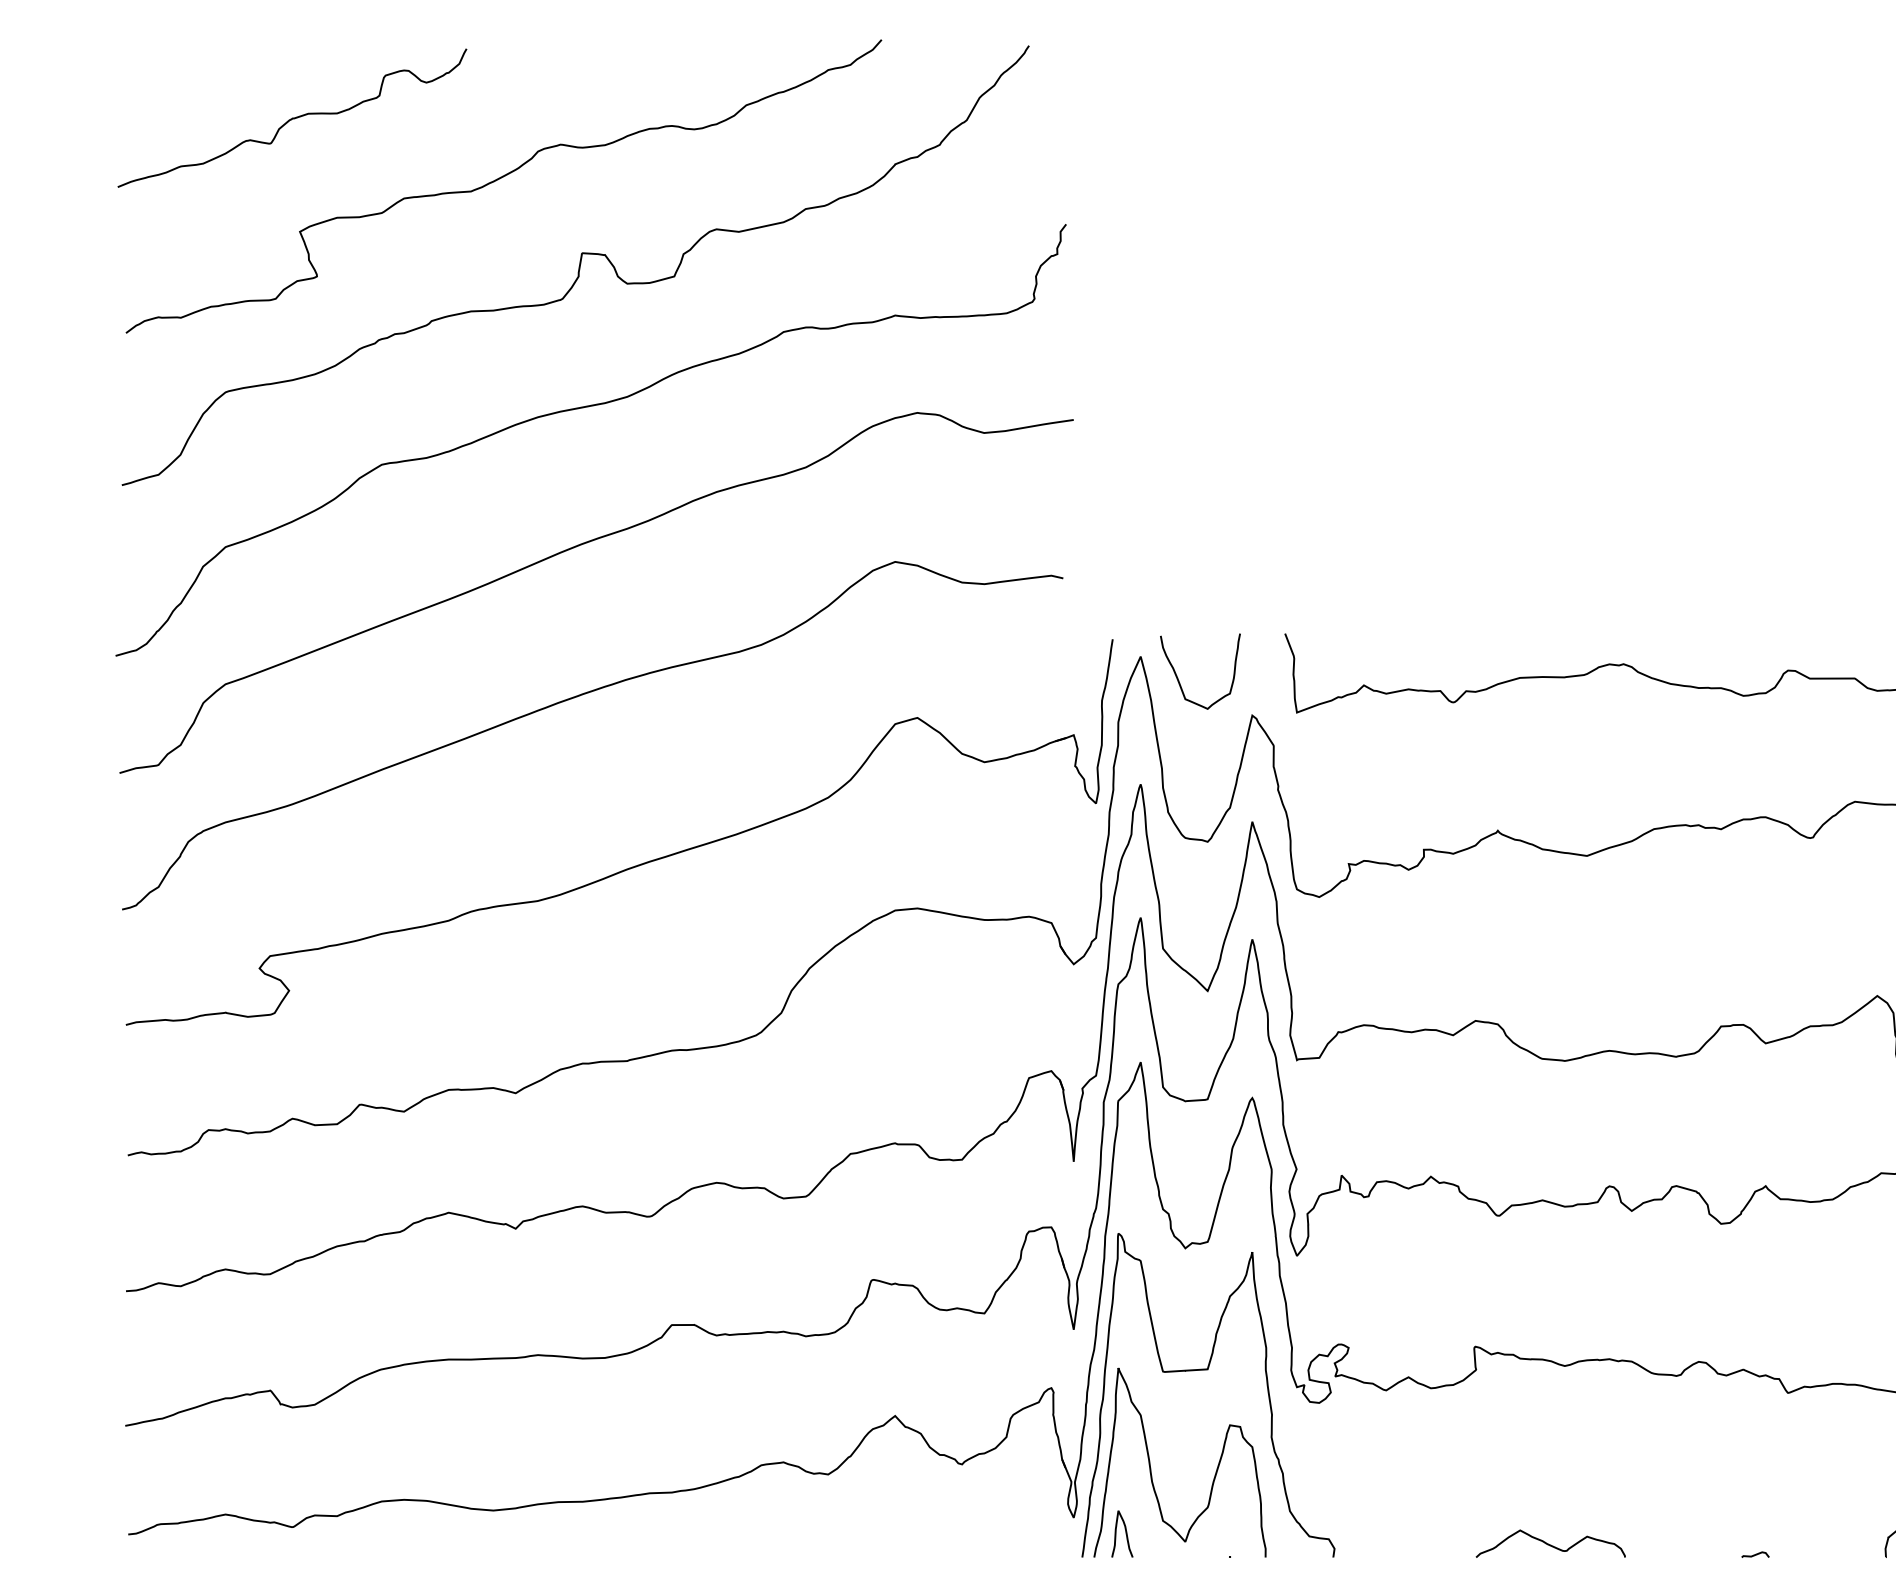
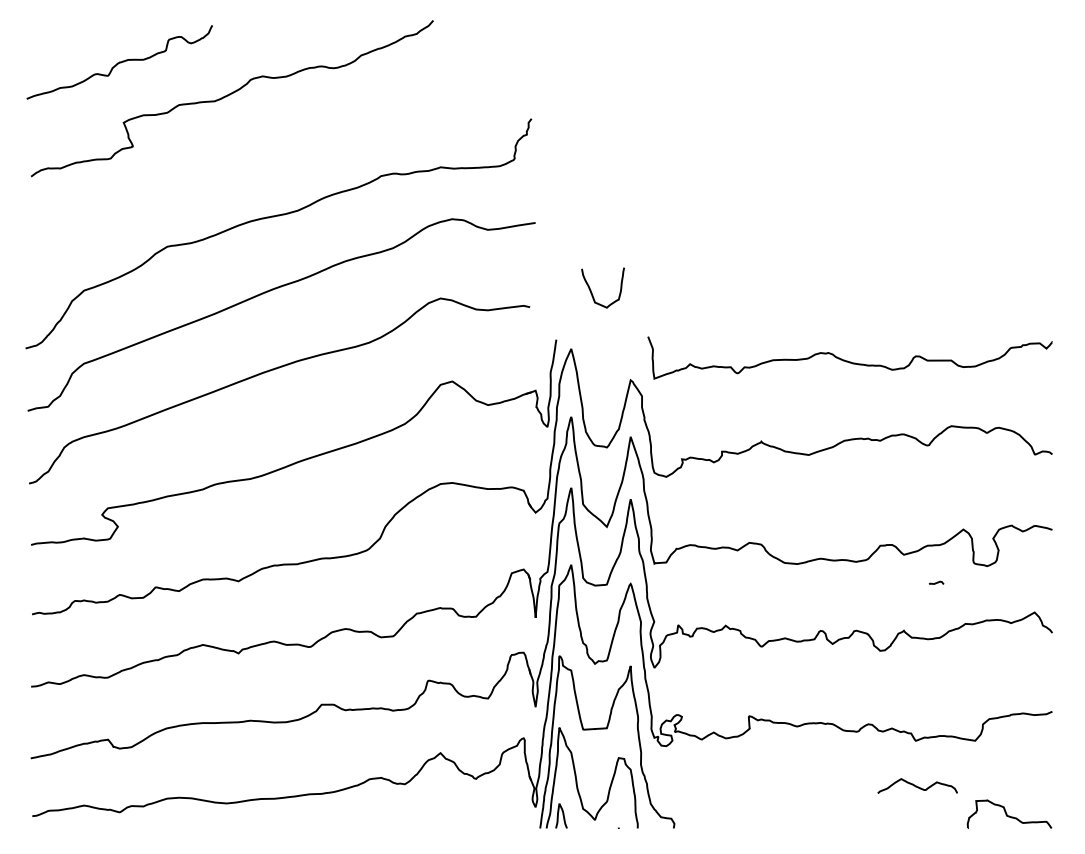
curve: (577, 265) -> (271, 140), removed
curve: (1180, 680) -> (592, 292), moved
curve: (1548, 1542) -> (916, 785), moved
curve: (1755, 1553) -> (936, 582), moved

